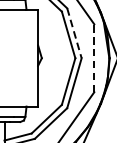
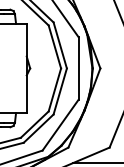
line: (74, 33) -> (60, 45), dashed -> solid
line: (94, 57) -> (78, 67), dashed -> solid

